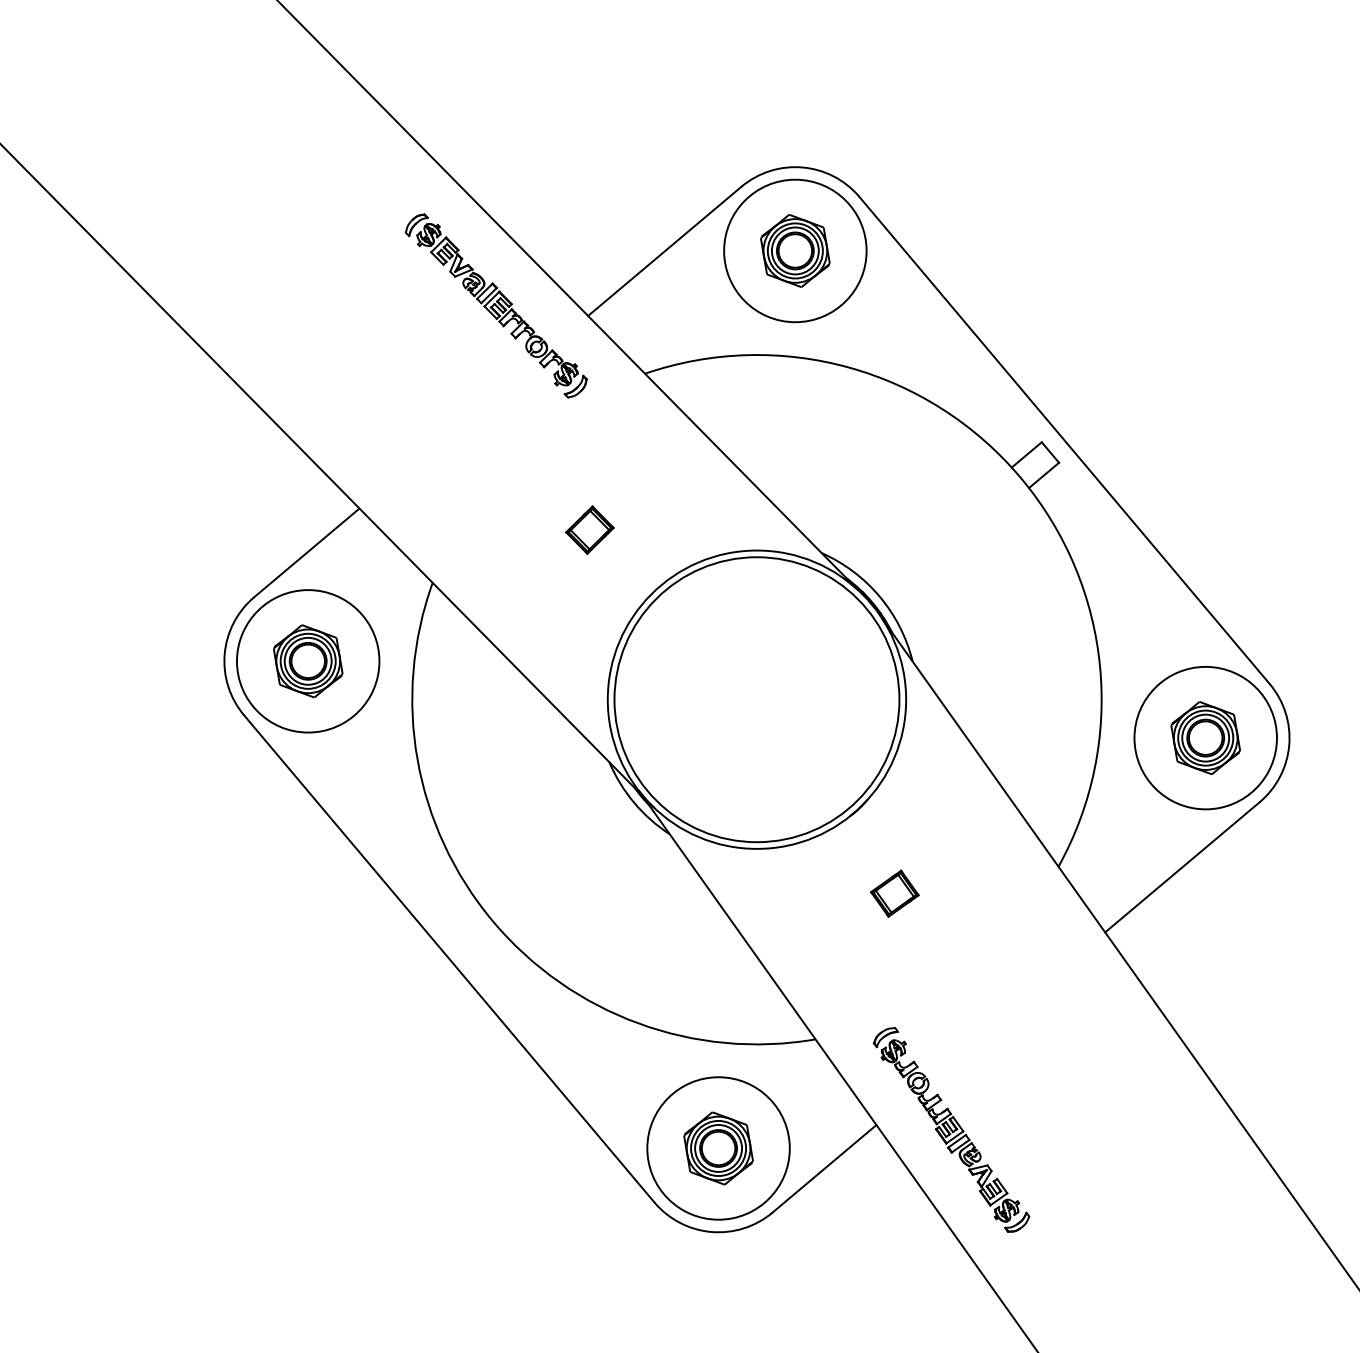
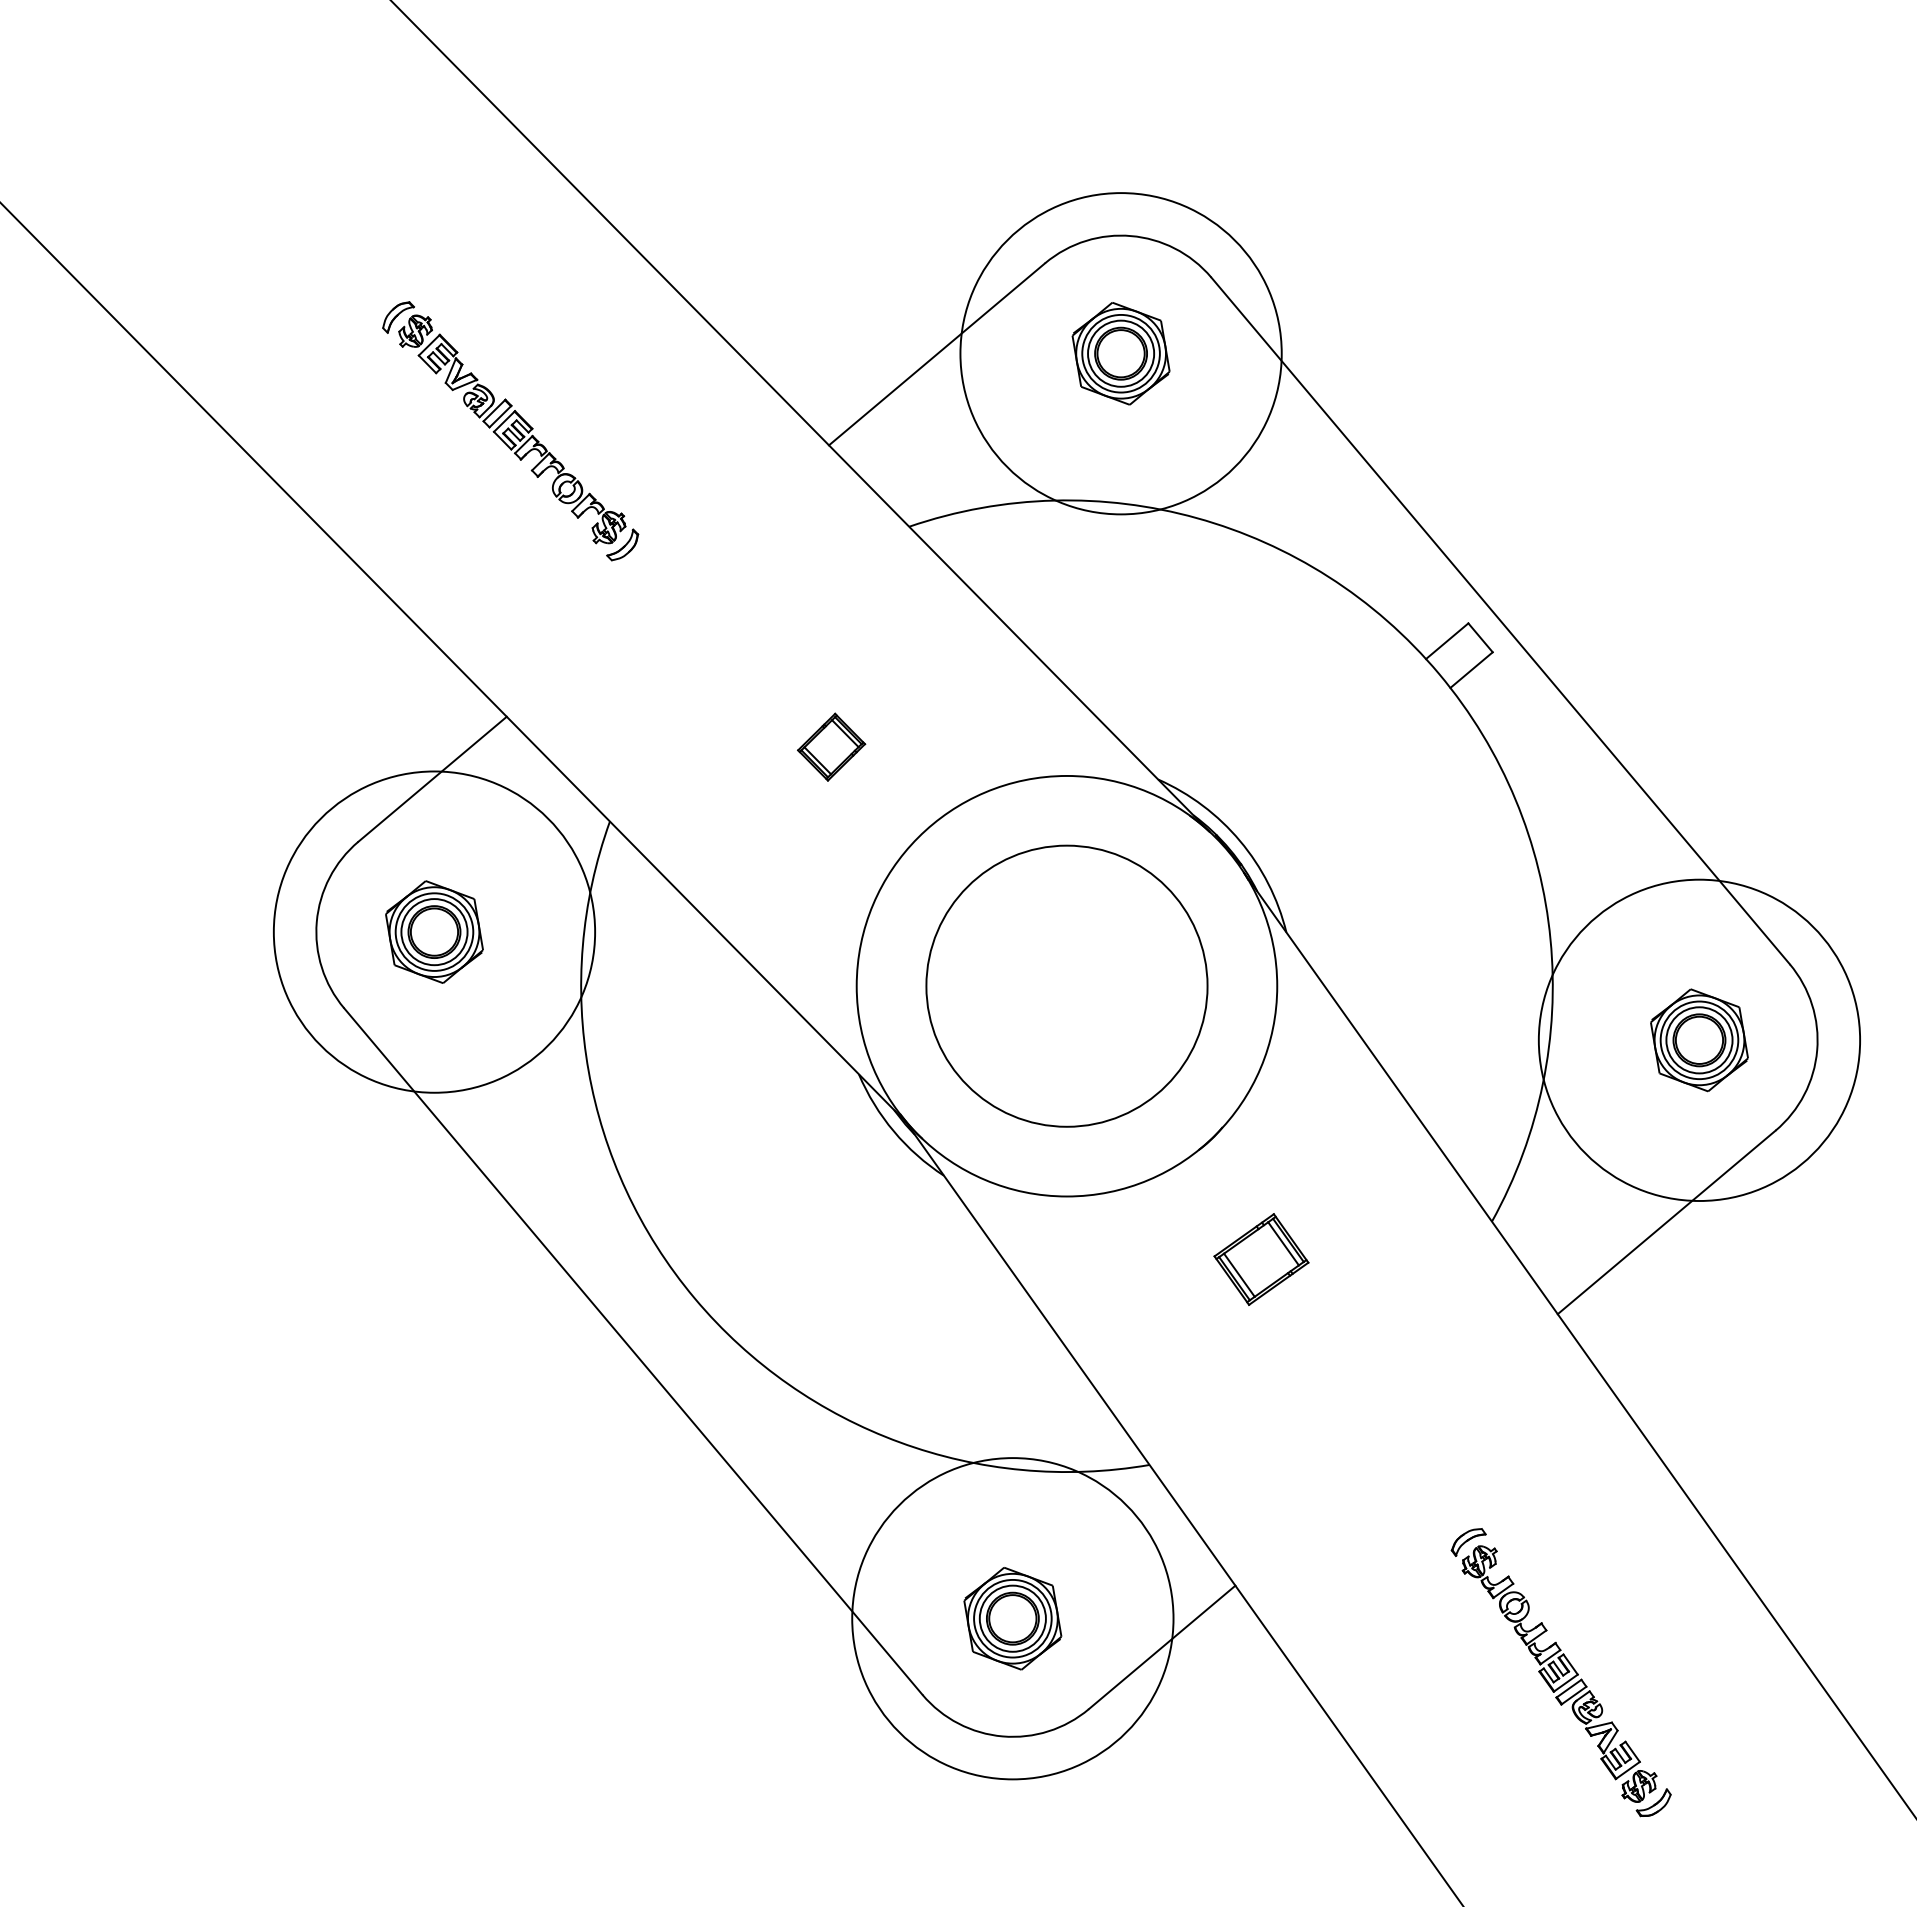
circle: (794, 250) -> (1120, 353), size x1.6
part: (496, 306) -> (510, 431), moved
circle: (308, 660) -> (434, 931), size x1.6
circle: (756, 699) -> (1066, 986), size x0.7
circle: (1205, 737) -> (1699, 1039), size x1.6
part: (894, 893) -> (1260, 1259), size x1.4
part: (951, 1129) -> (1560, 1672), moved
circle: (718, 1148) -> (1012, 1618), size x1.6

